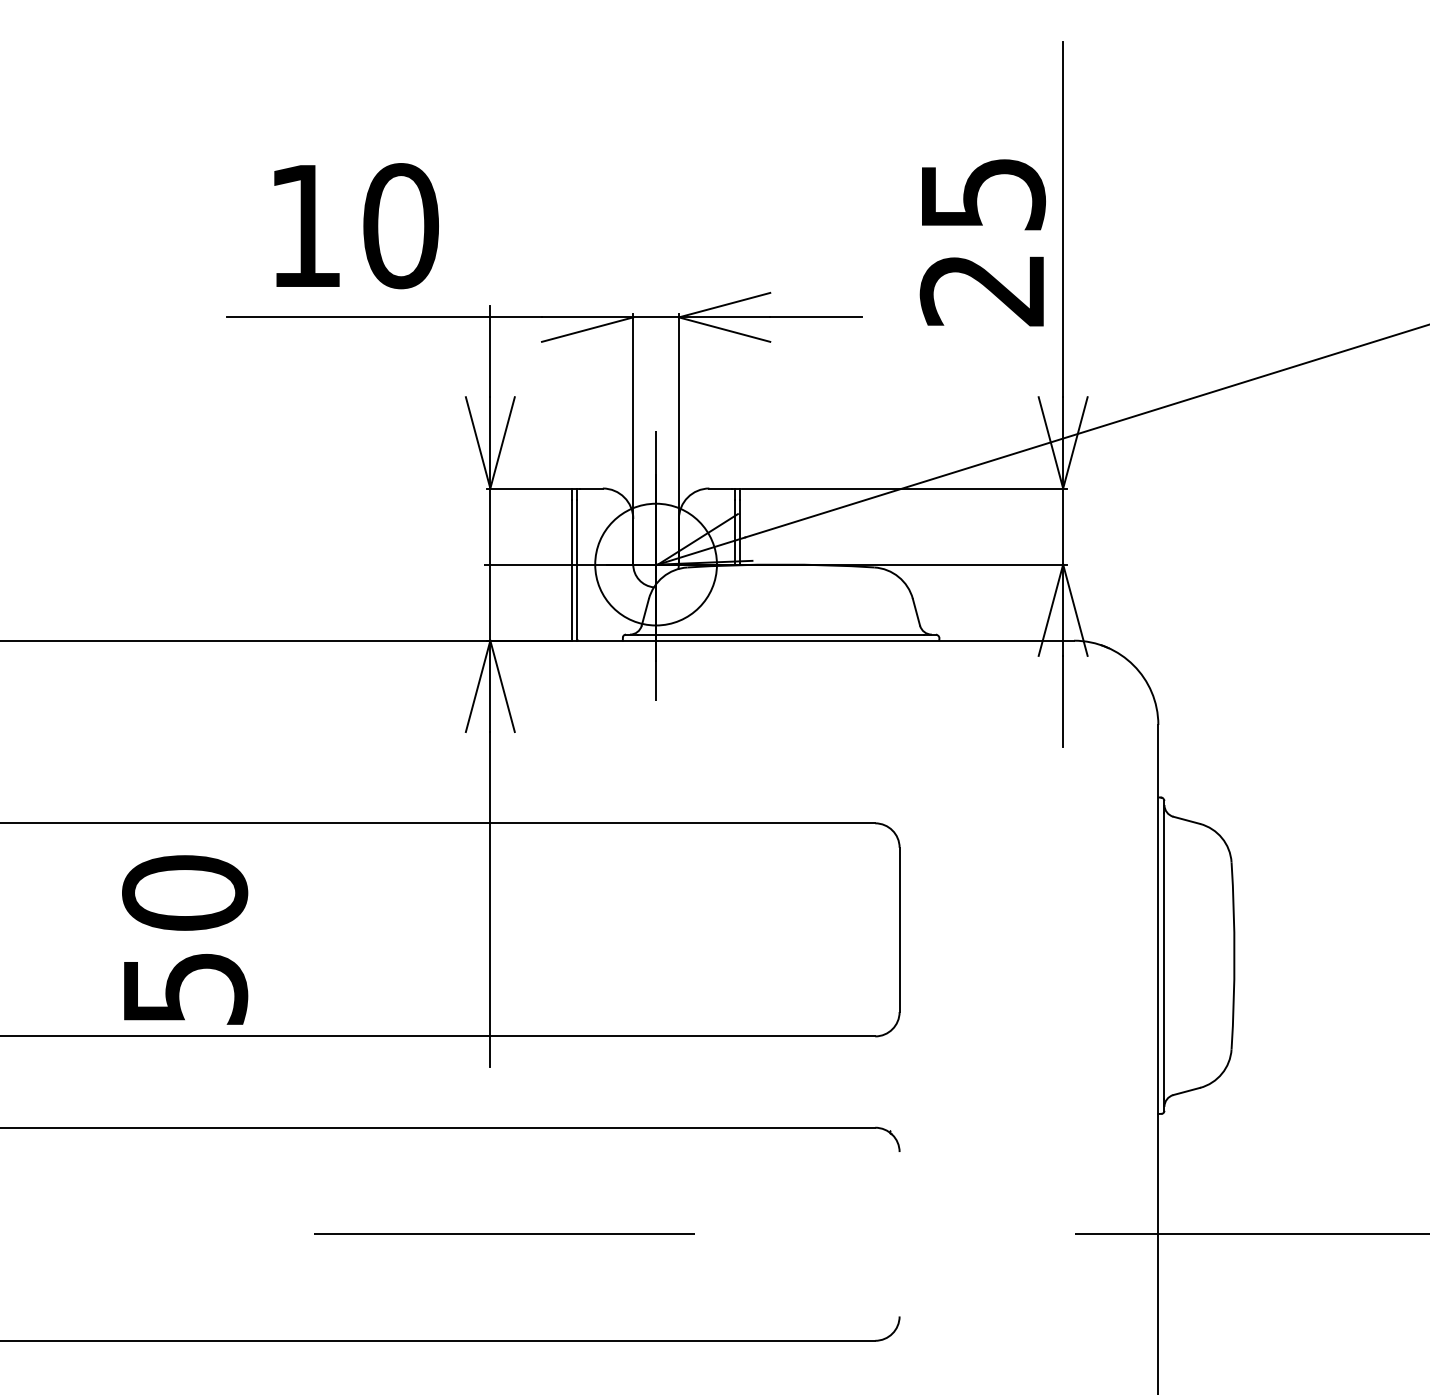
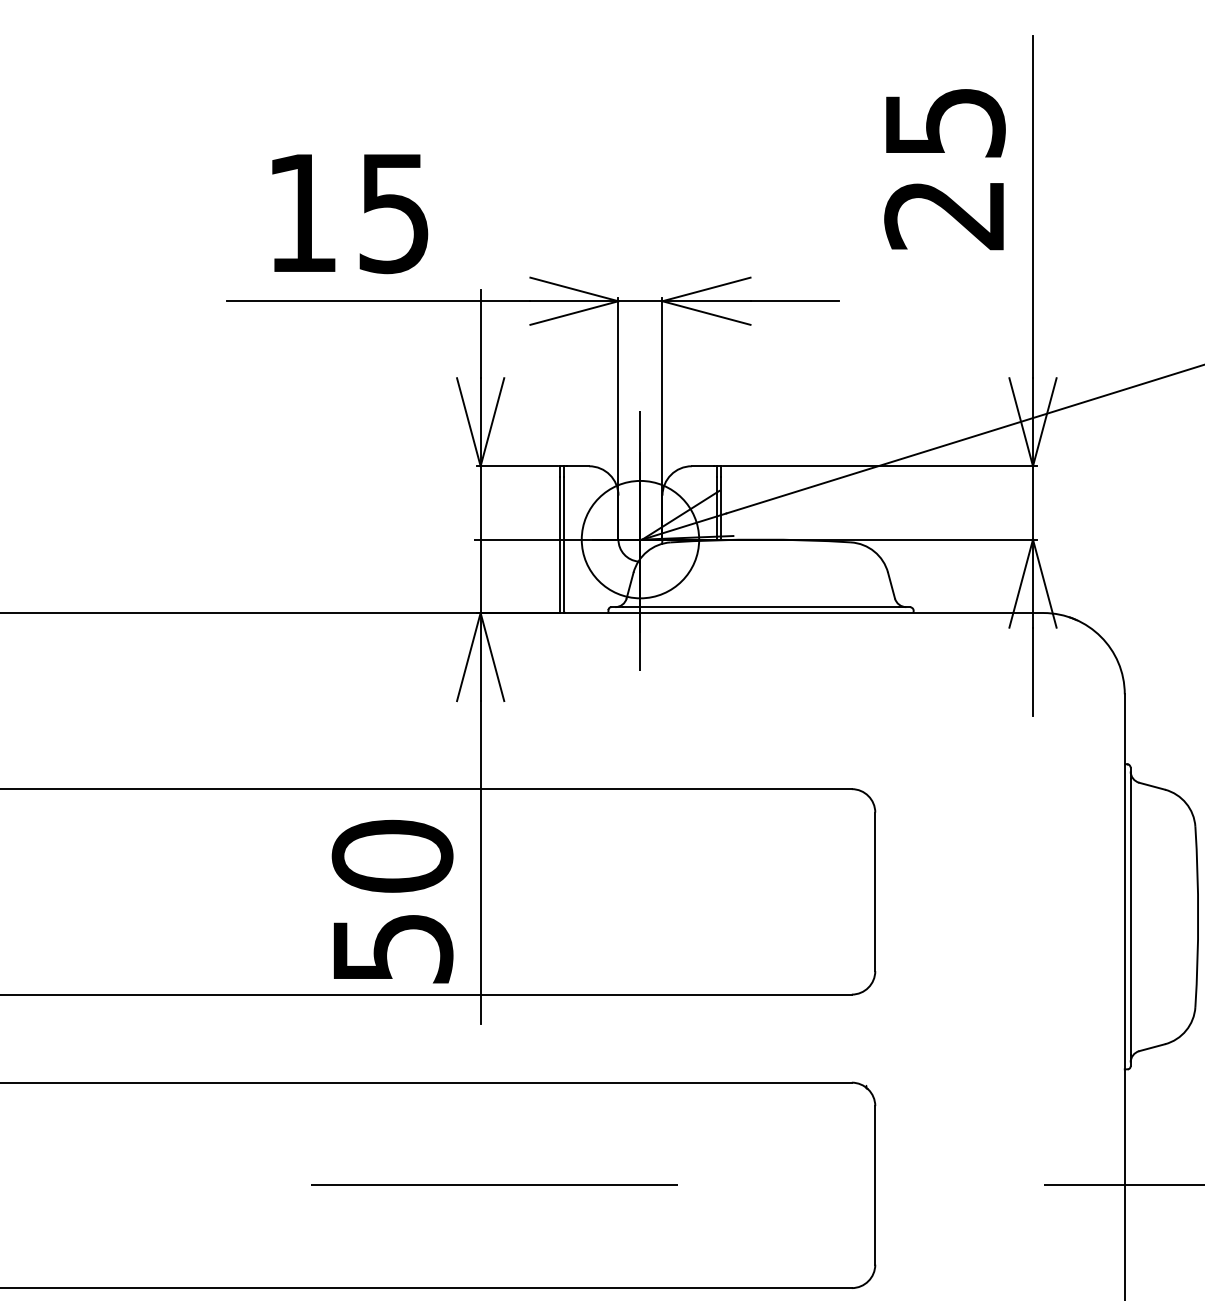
text: (400, 226) -> (393, 213), 10 -> 15
text: (982, 242) -> (944, 169), moved
line: (587, 304) -> (574, 288), added
text: (185, 939) -> (393, 901), moved
line: (899, 1234) -> (875, 1185), added

